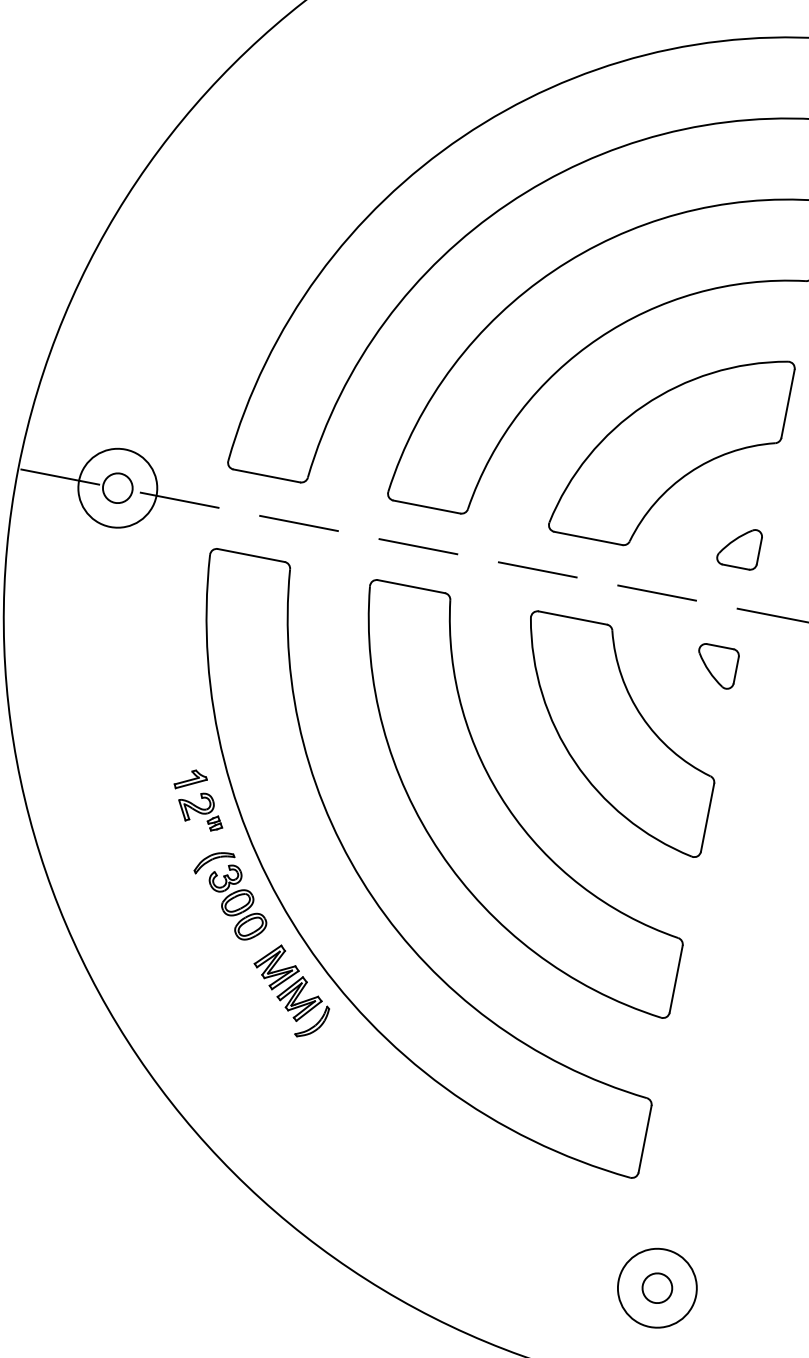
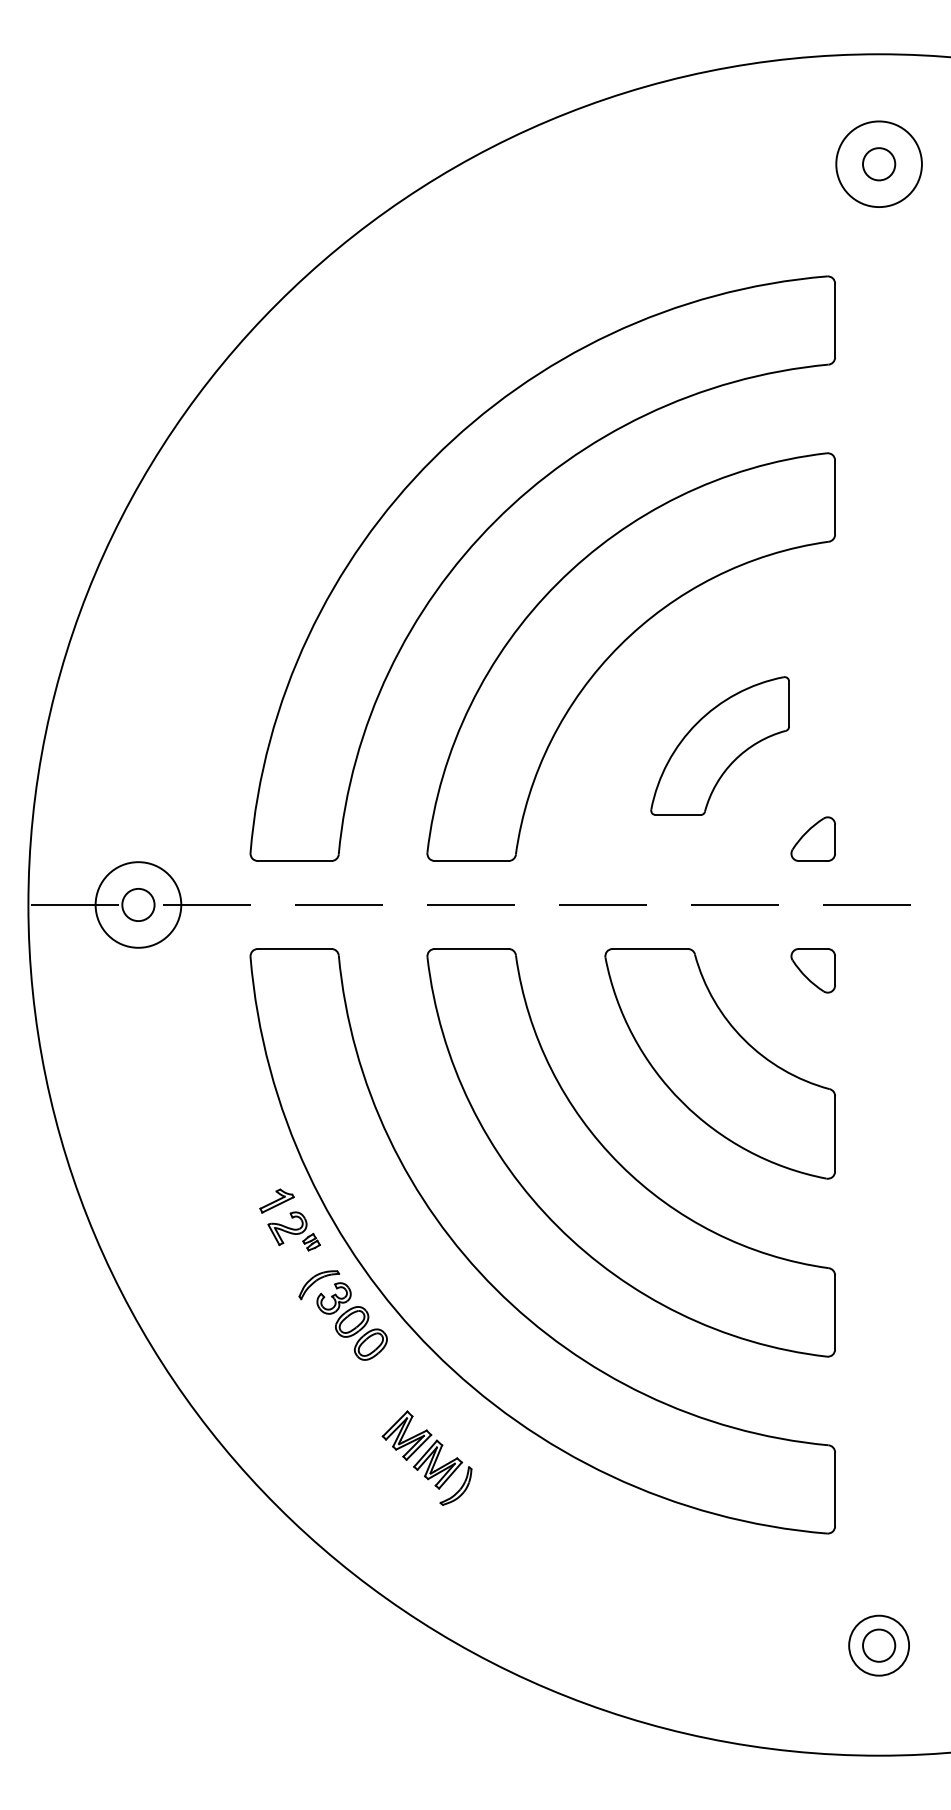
part: (671, 446) -> (719, 745), size x0.6
part: (290, 990) -> (426, 1457), moved
circle: (656, 1287) -> (878, 1645), size x0.7

